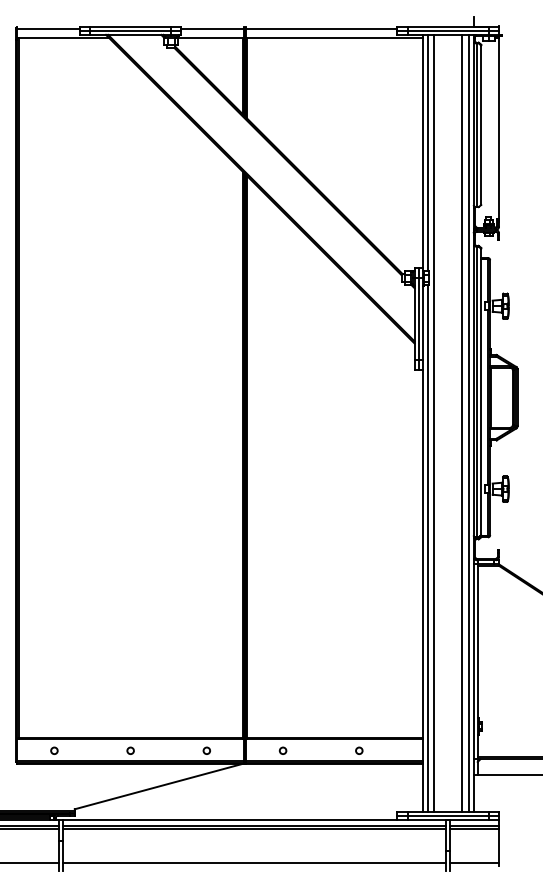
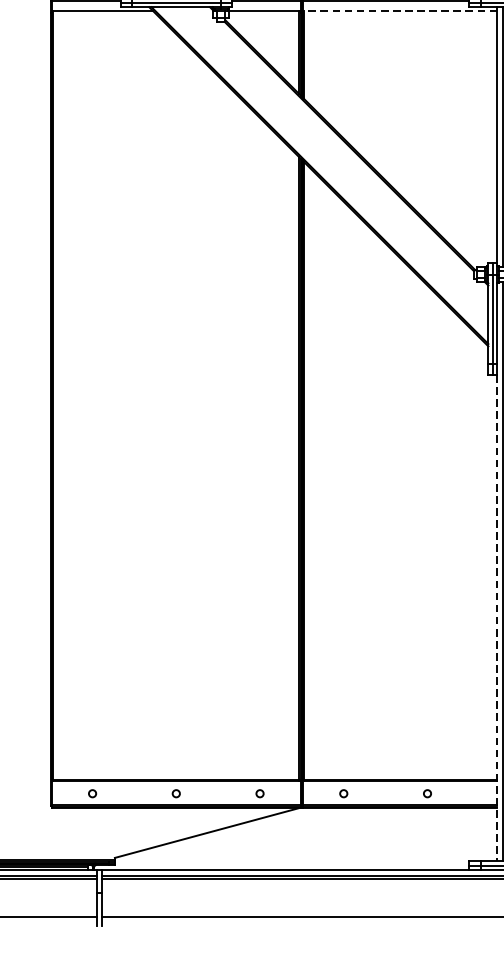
line: (333, 38) -> (399, 11), solid -> dashed
line: (422, 591) -> (496, 618), solid -> dashed

